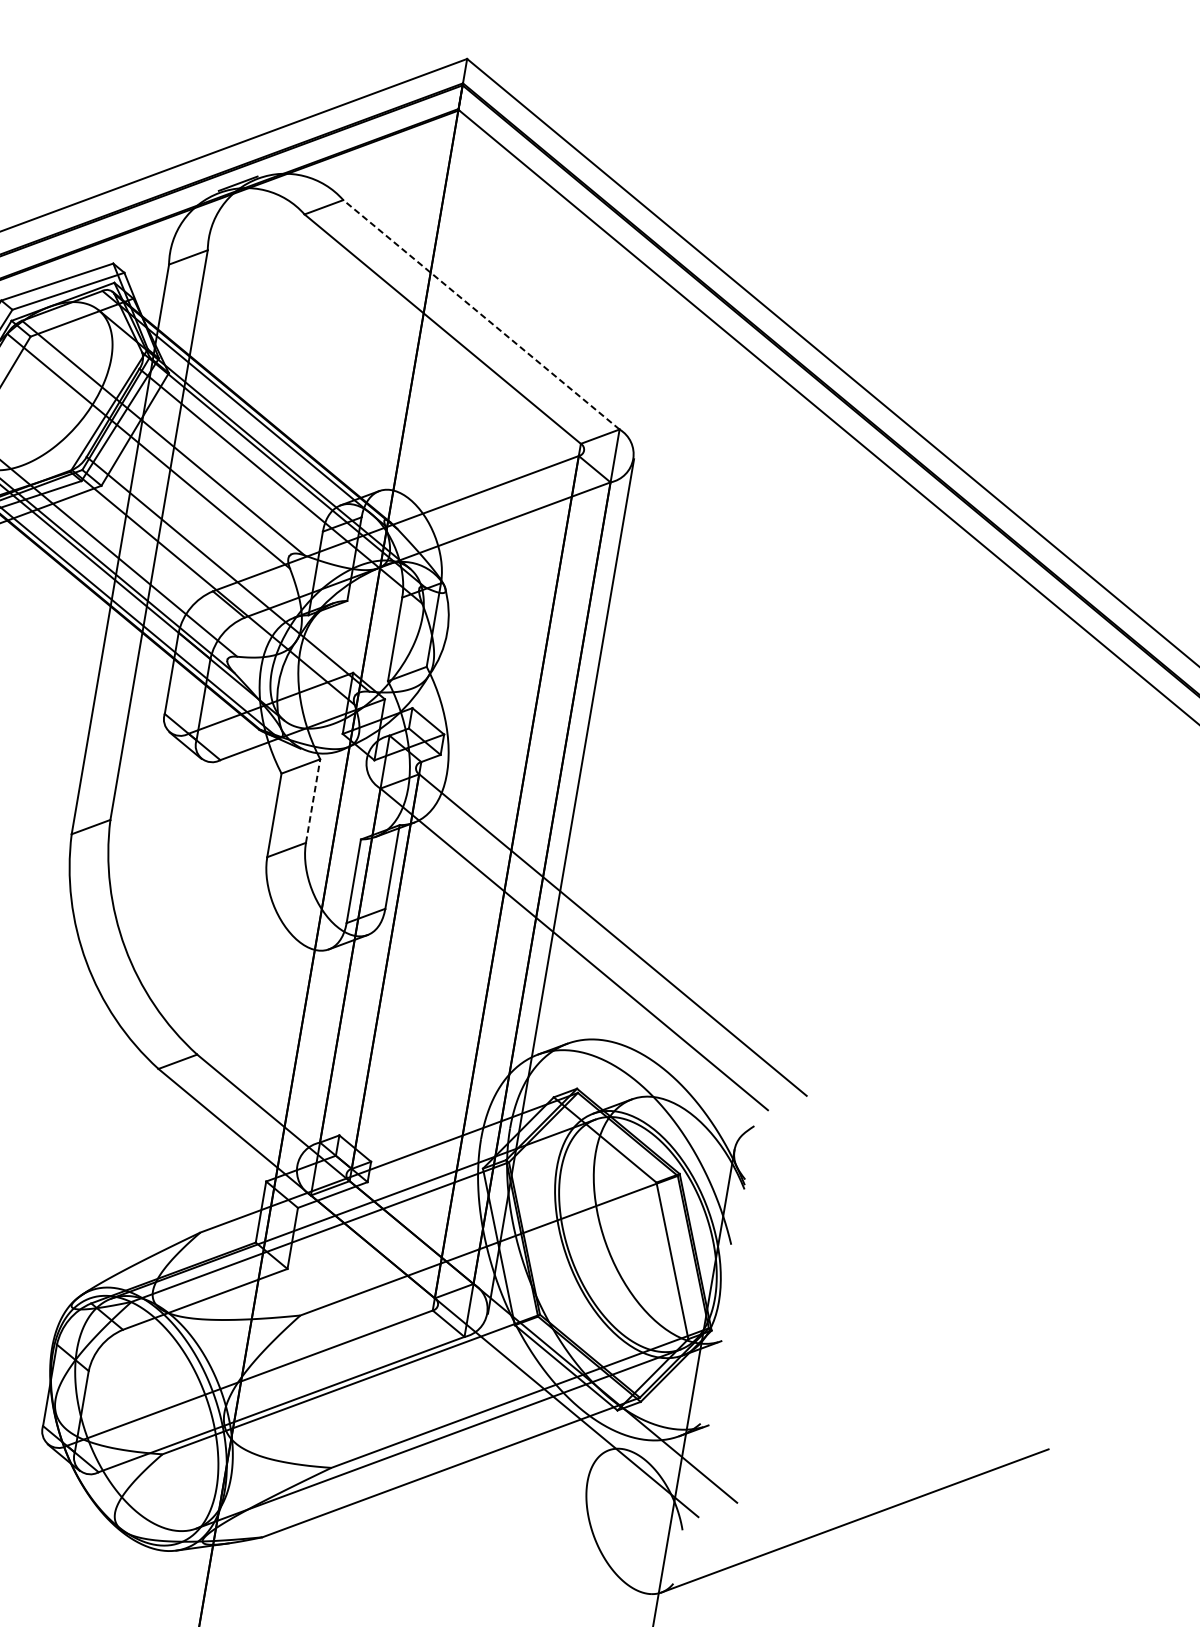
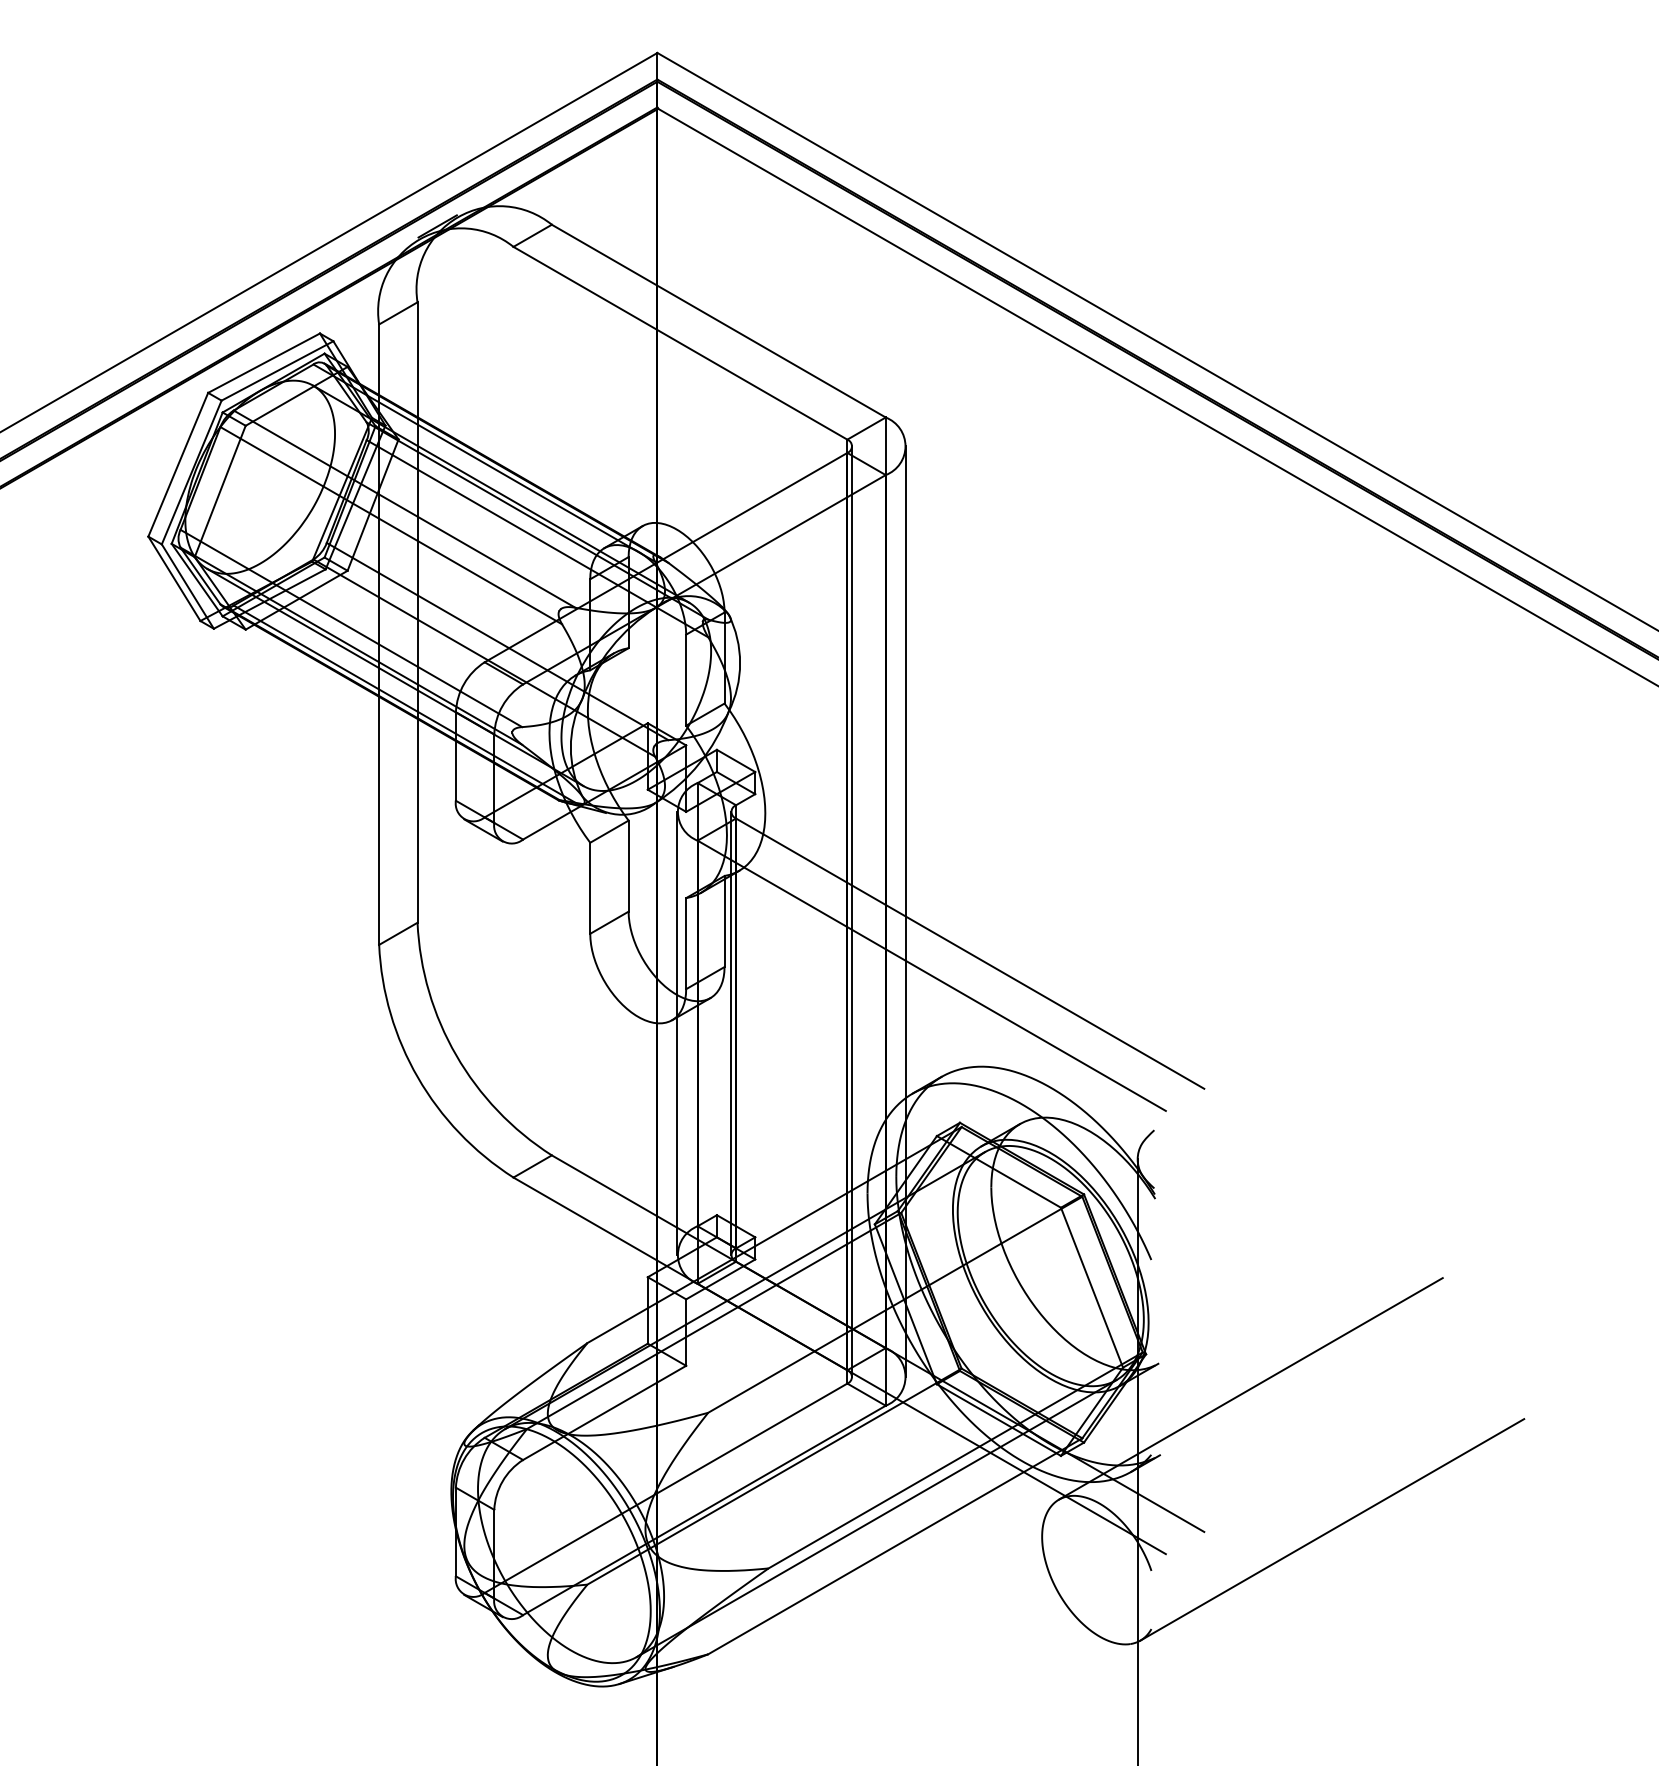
line: (481, 315) -> (718, 321), dashed -> solid
line: (312, 801) -> (628, 866), dashed -> solid
line: (511, 877) -> (852, 911), added
line: (331, 962) -> (677, 1033), added
line: (381, 970) -> (731, 1033), added
line: (802, 1378) -> (1250, 1388), added

